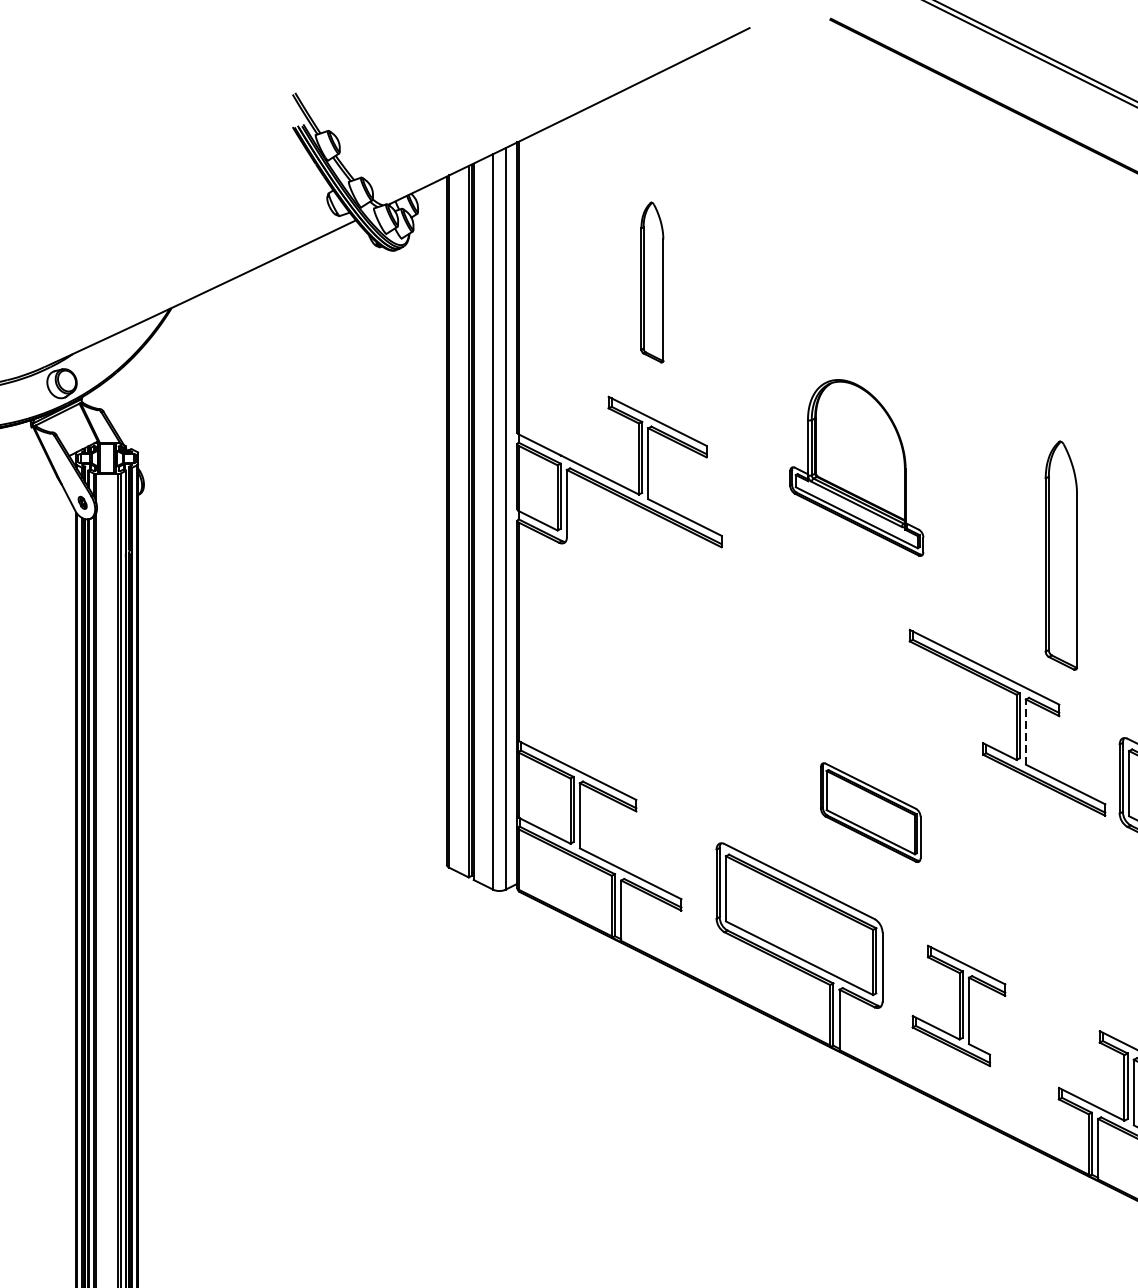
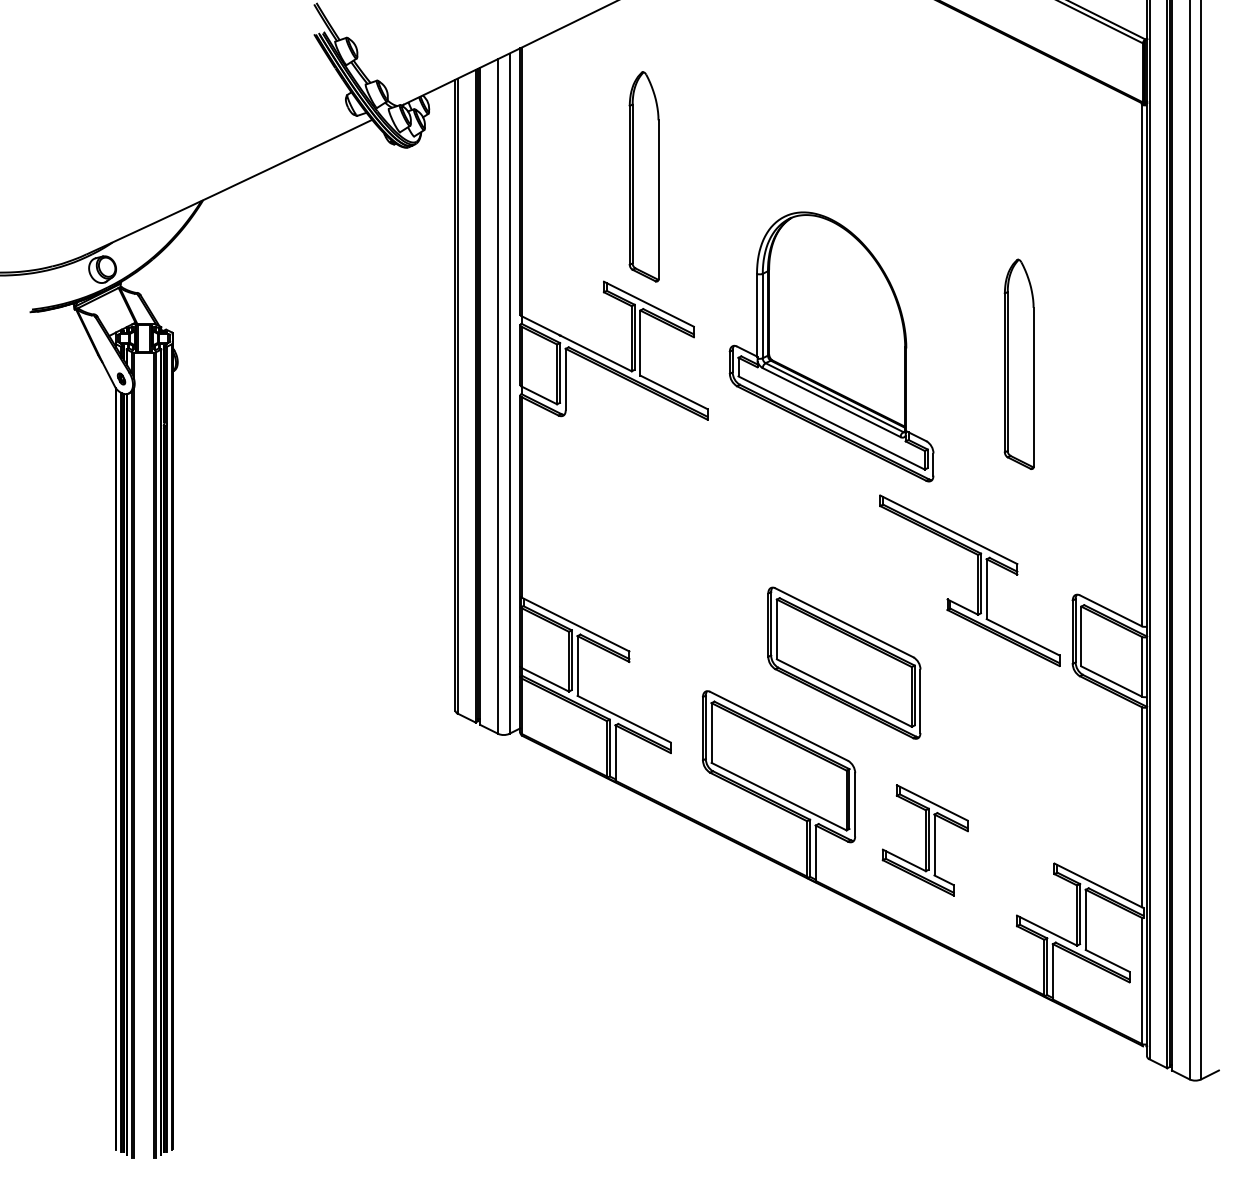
part: (651, 282) -> (643, 176), size x1.43
part: (856, 467) -> (831, 346), size x1.67
part: (1060, 554) -> (1018, 363), moved
line: (1025, 732) -> (986, 589), dashed -> solid
part: (870, 811) -> (844, 662), size x1.67

